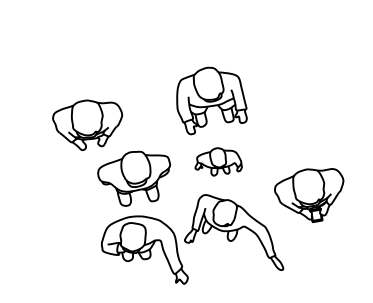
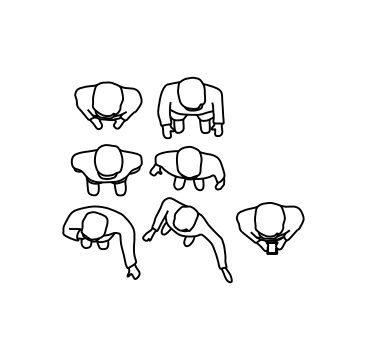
part: (89, 124) -> (108, 105), moved
part: (217, 161) -> (187, 168), size x1.67
part: (311, 195) -> (270, 228), moved

